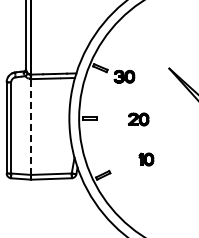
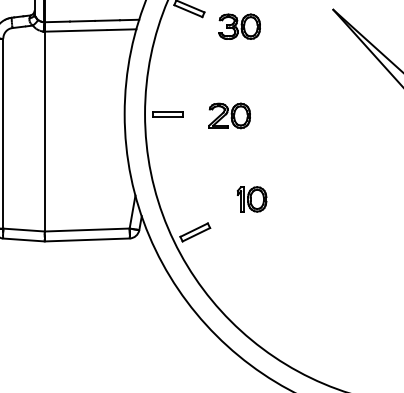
part: (138, 119) -> (229, 115), moved
line: (31, 127) -> (45, 132), dashed -> solid
part: (146, 159) -> (252, 199), moved

